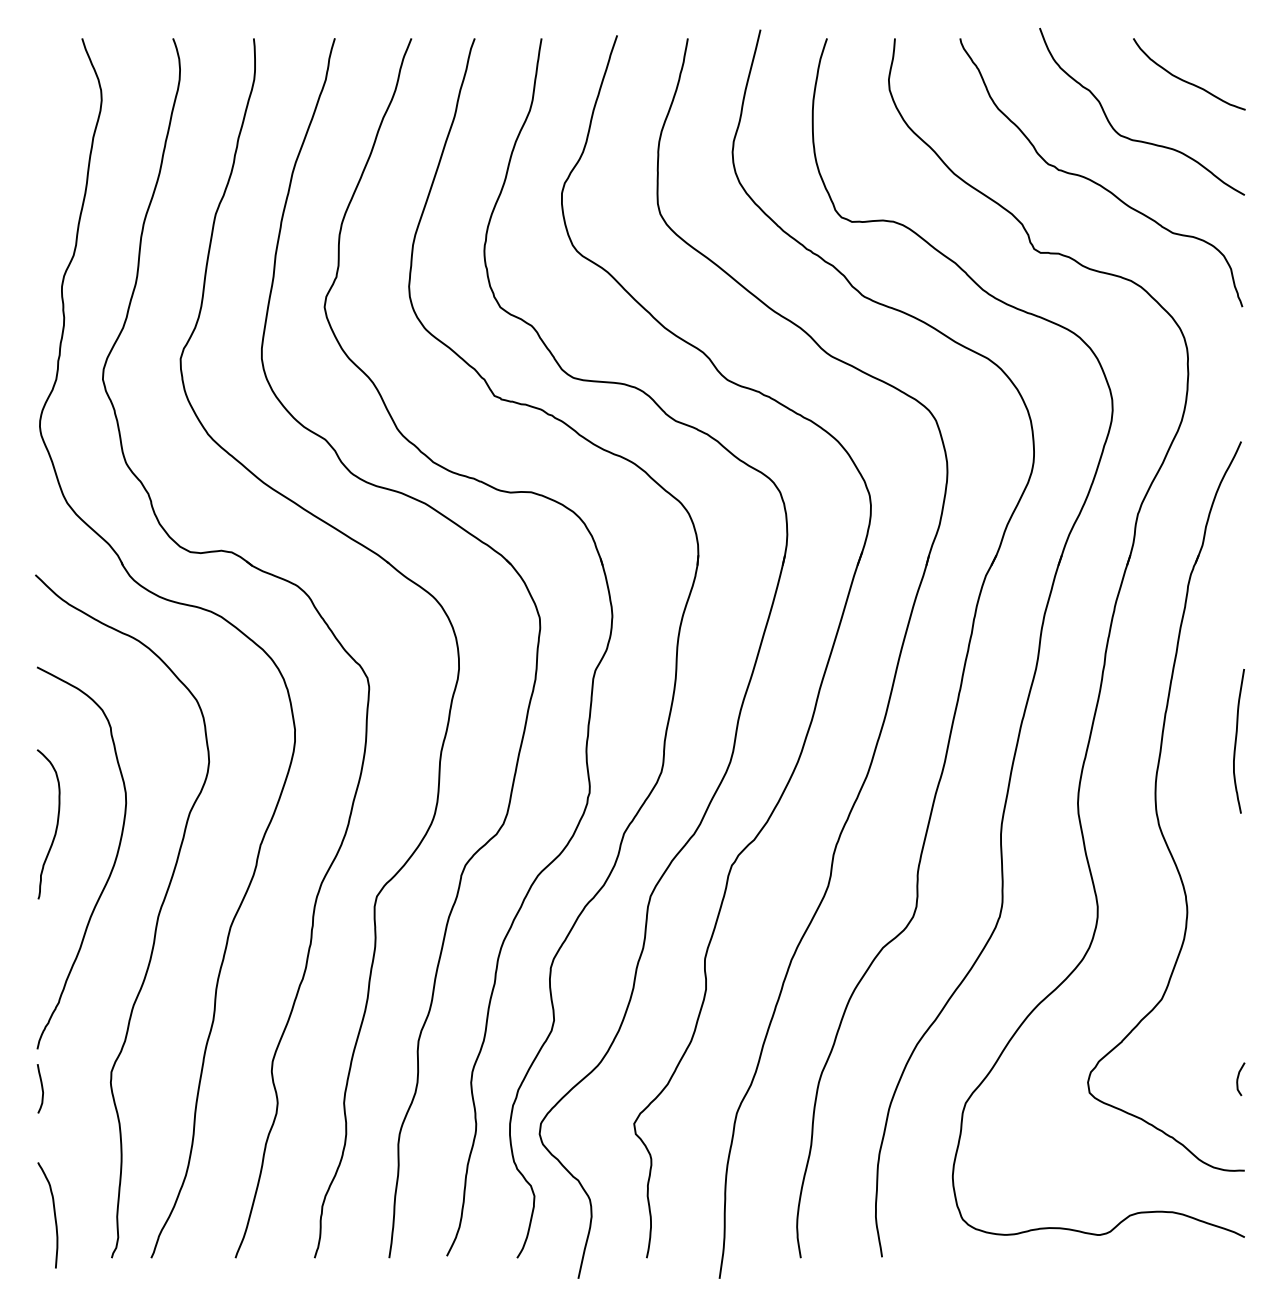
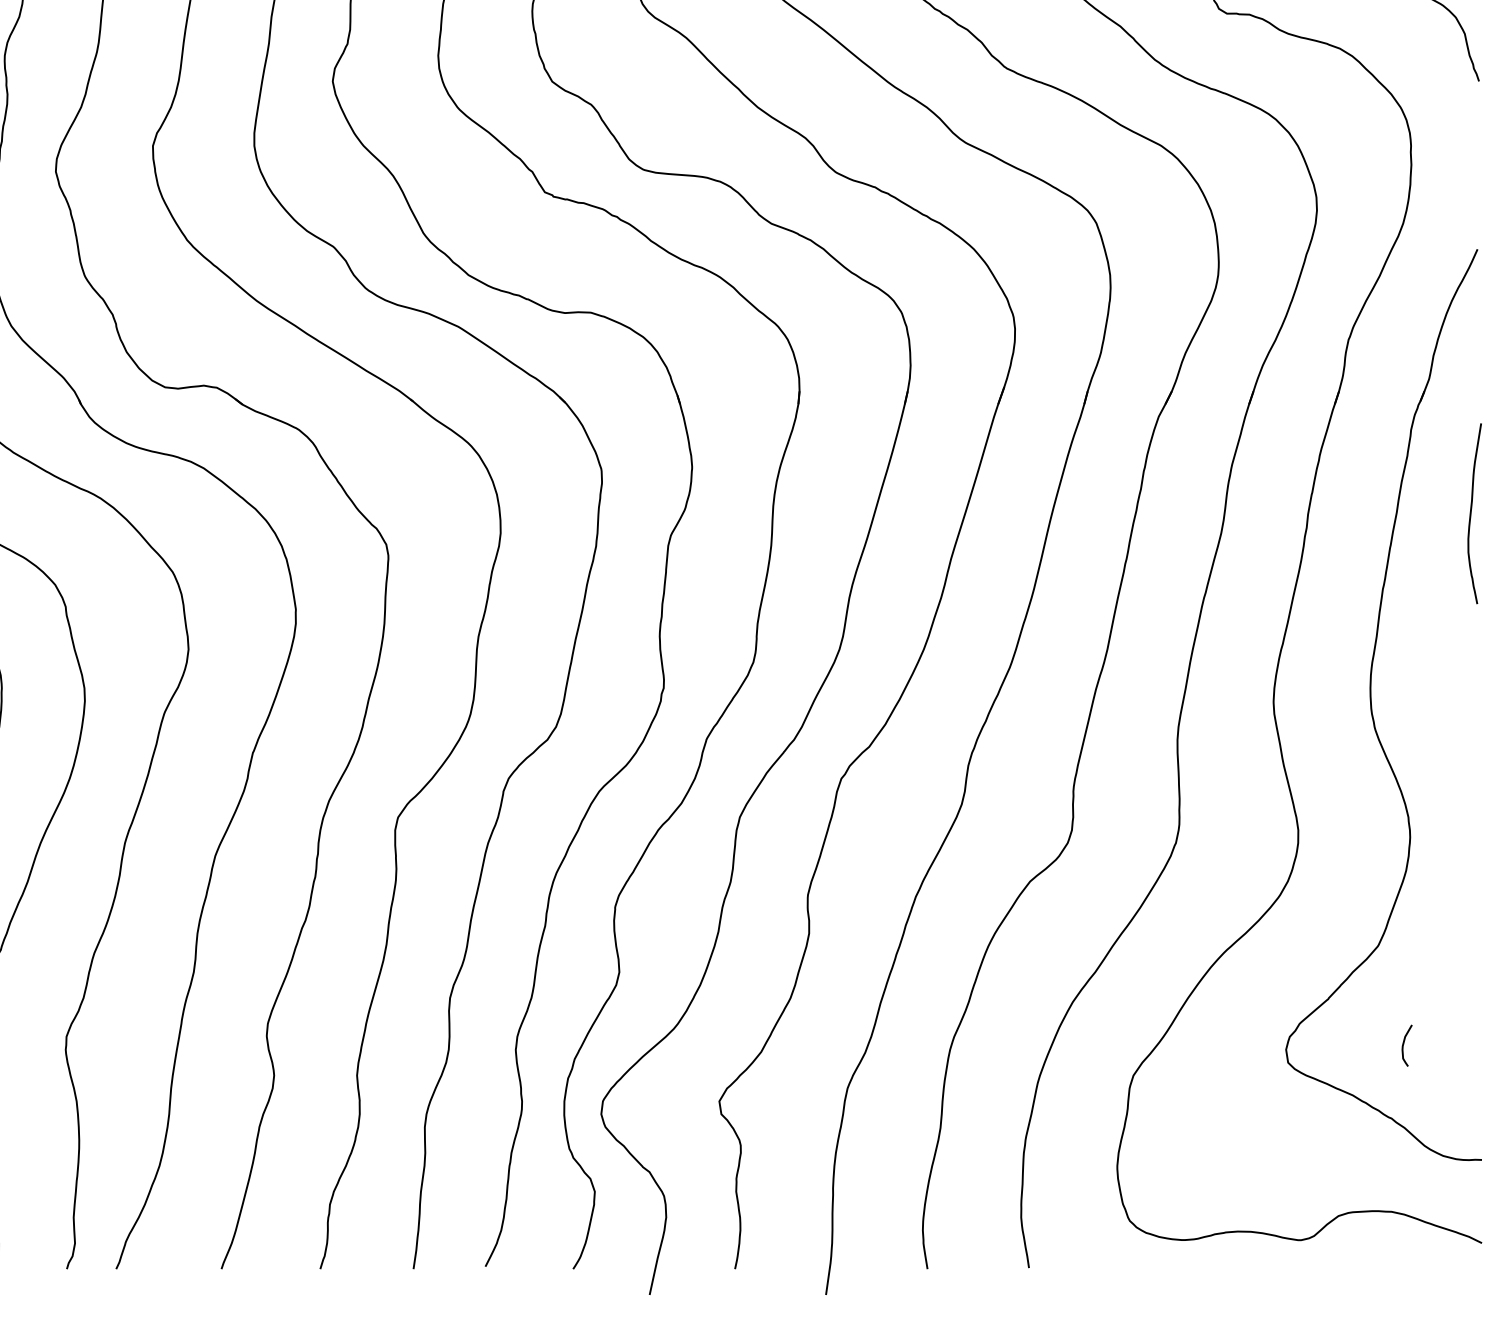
curve: (1236, 741) -> (1471, 513), moved
curve: (1238, 1078) -> (1404, 1044), moved

